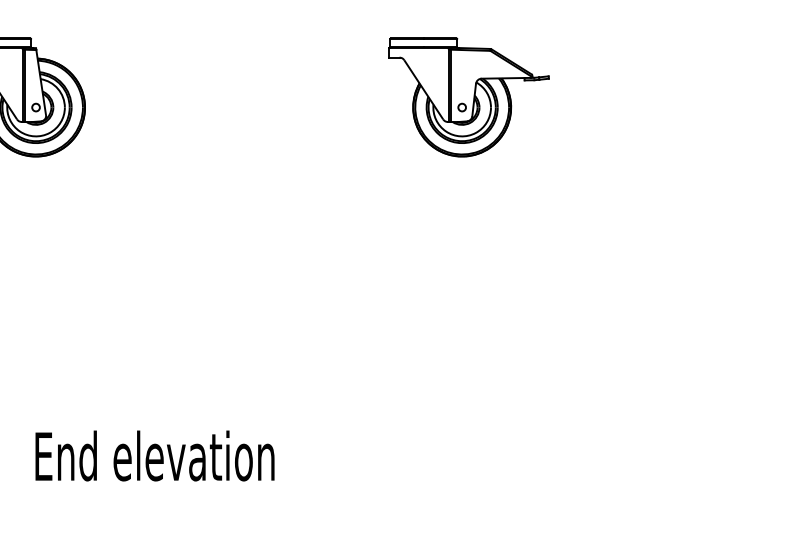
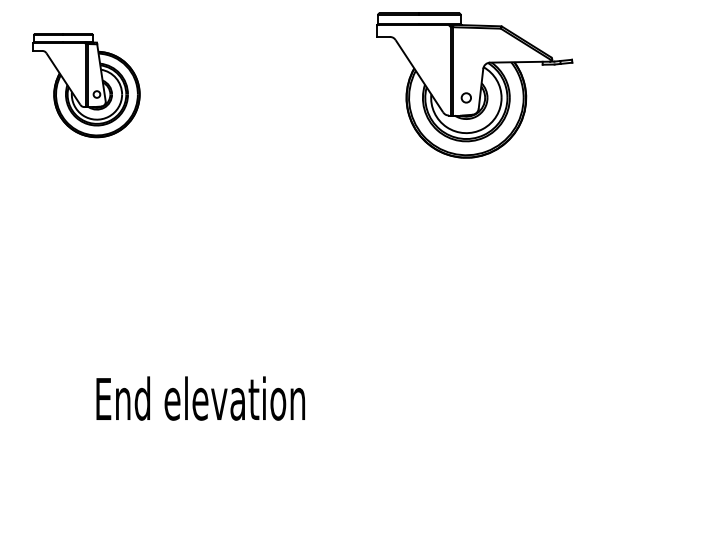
part: (468, 97) -> (474, 85), size x1.4

